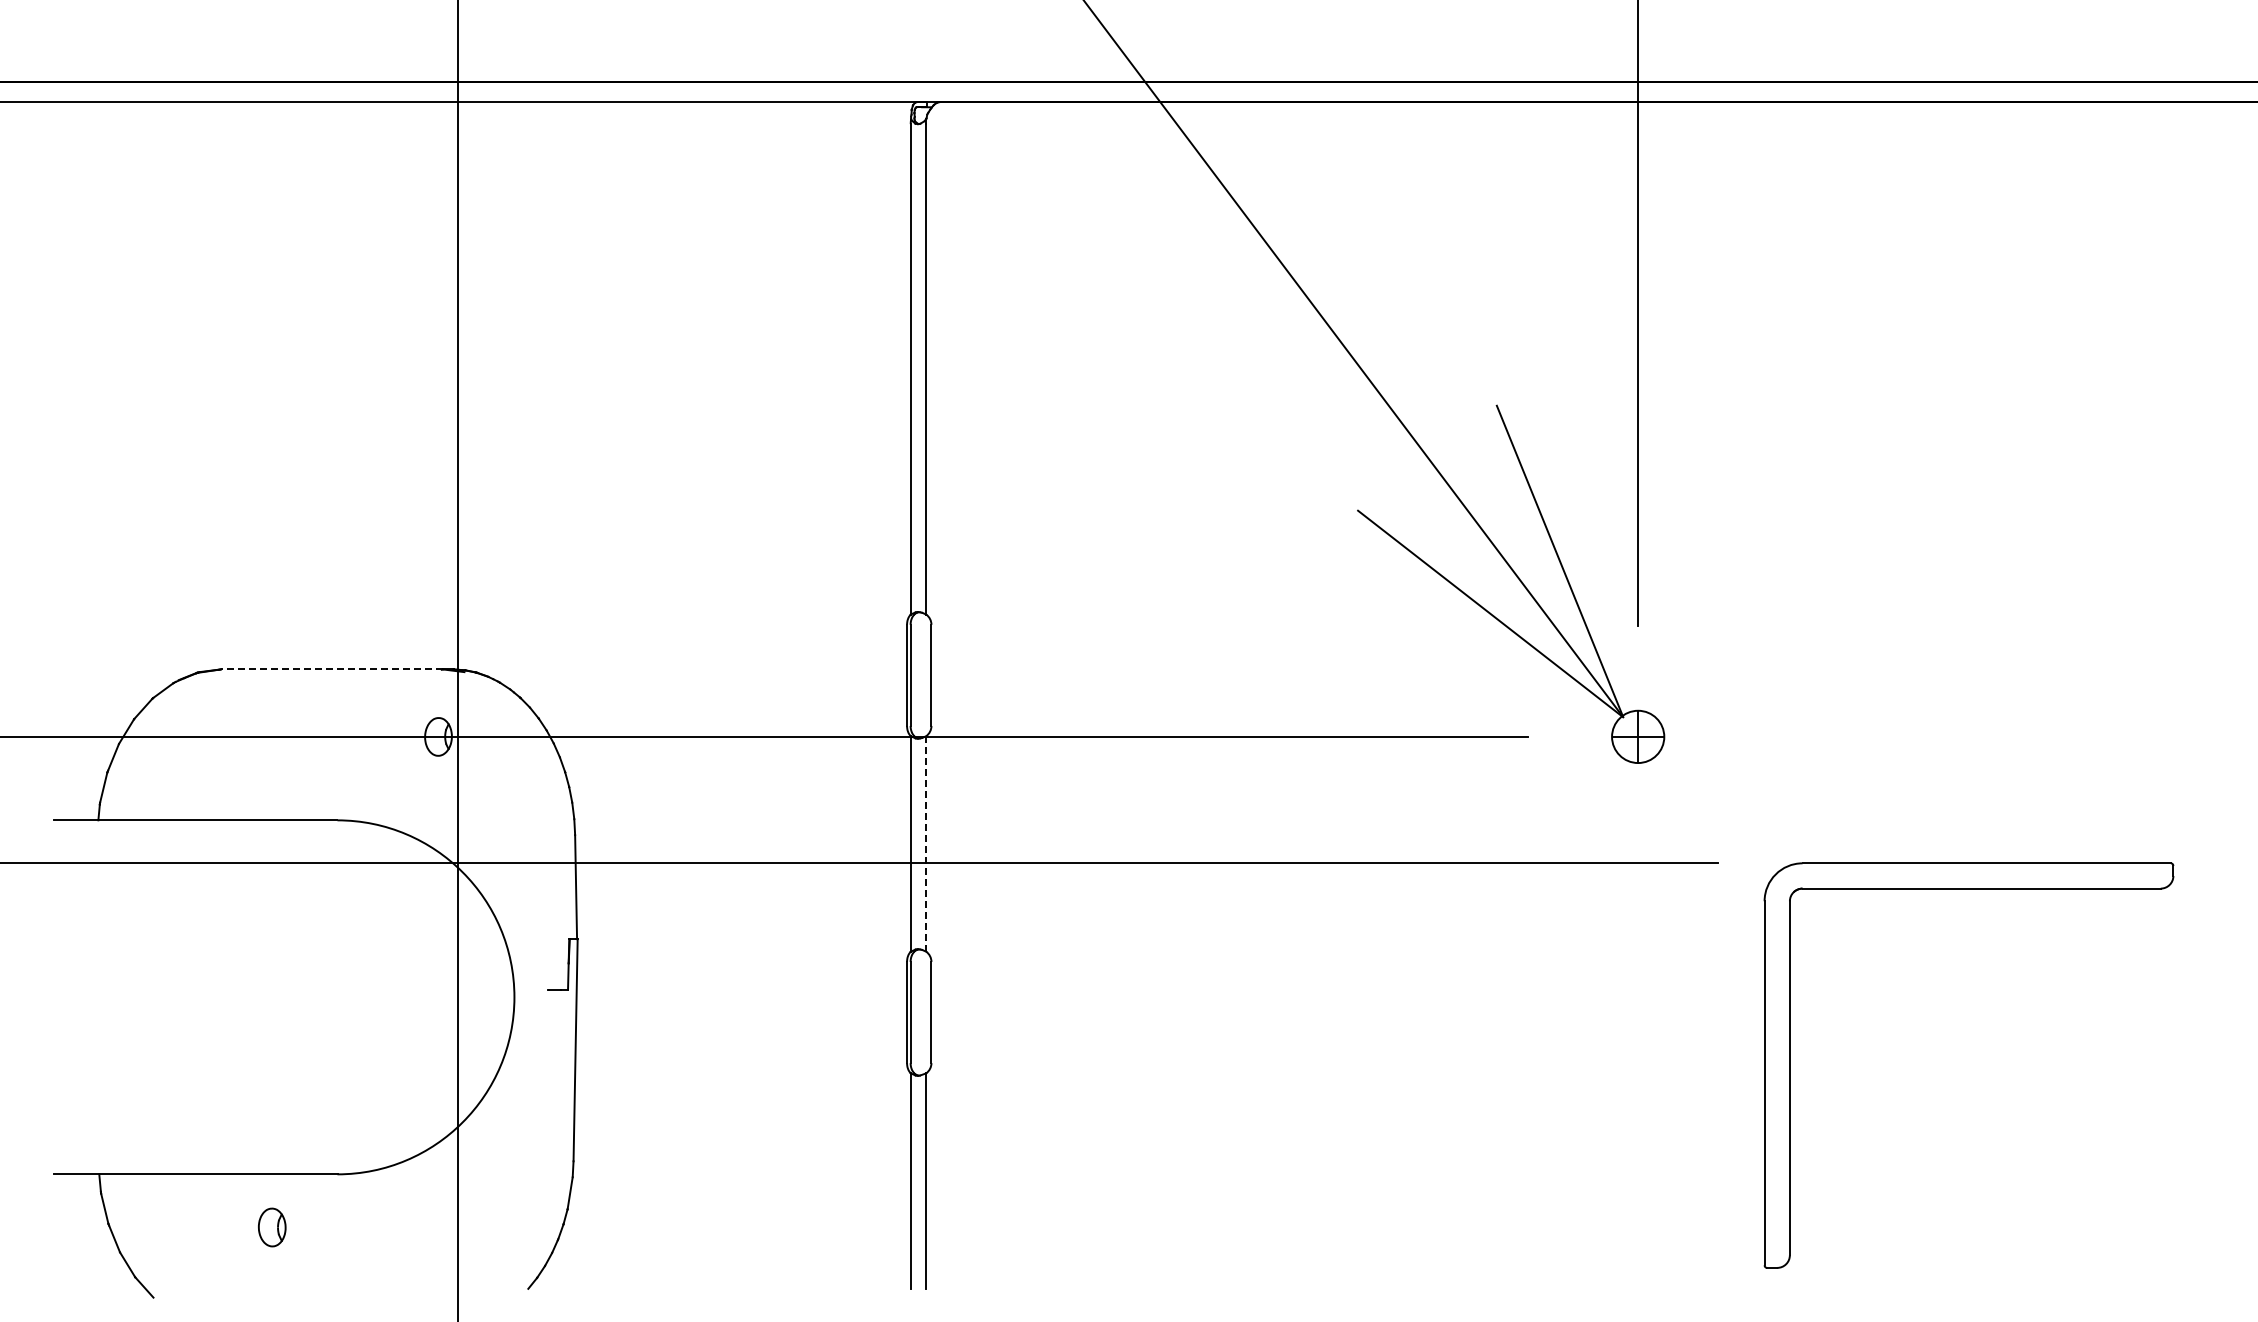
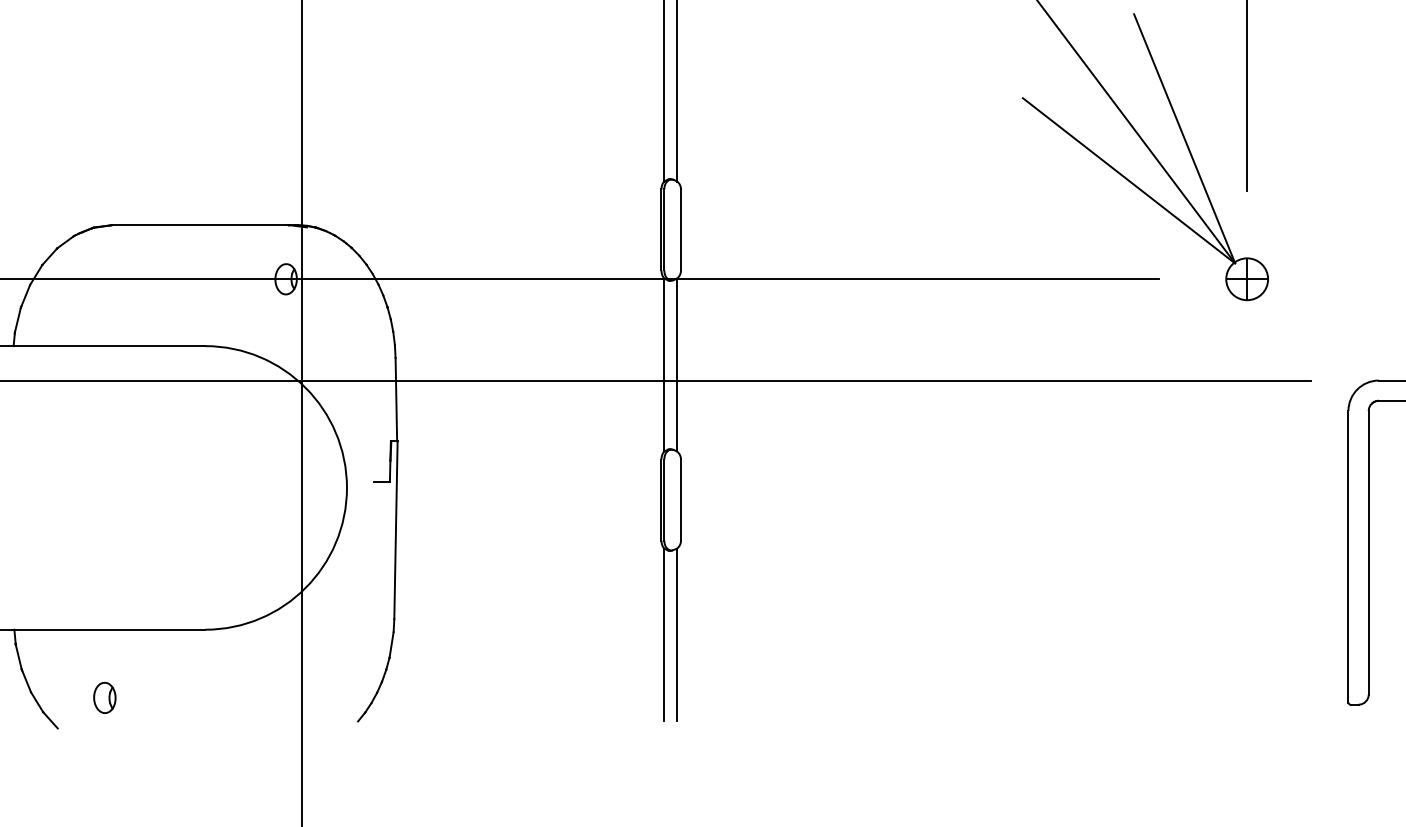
line: (331, 669) -> (200, 225), dashed -> solid
line: (926, 843) -> (677, 364), dashed -> solid
part: (272, 1227) -> (105, 697), moved

